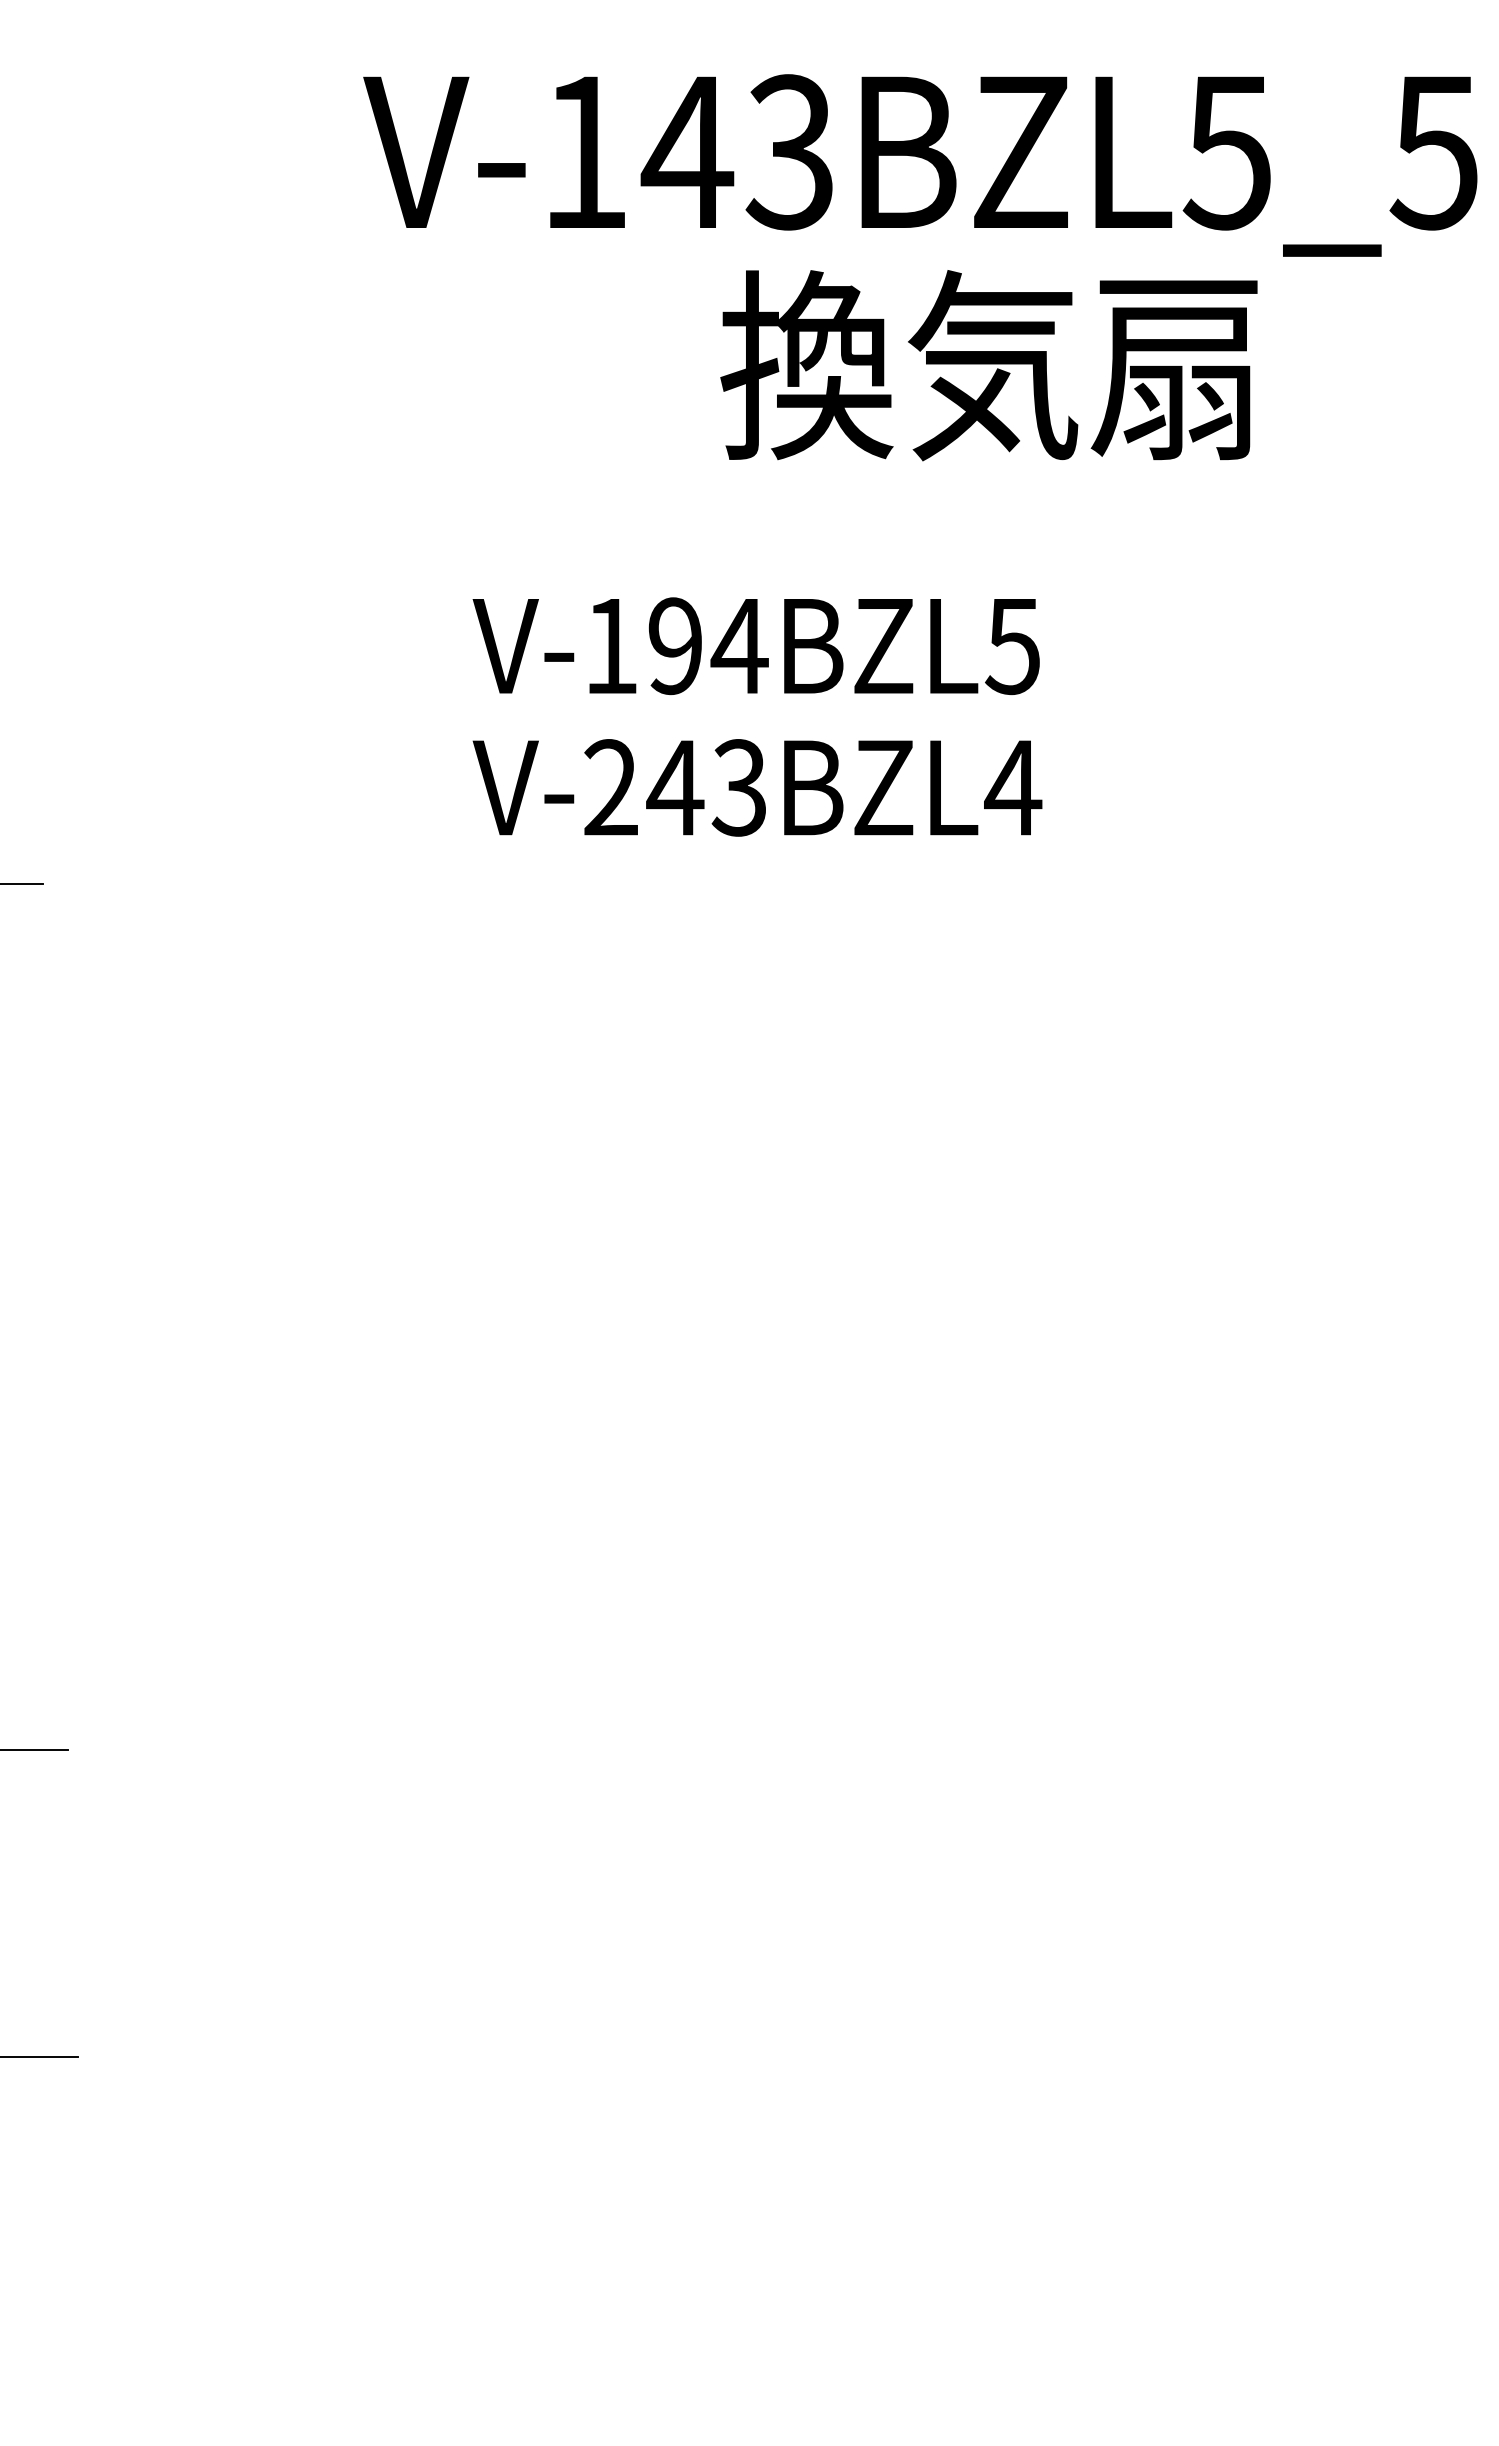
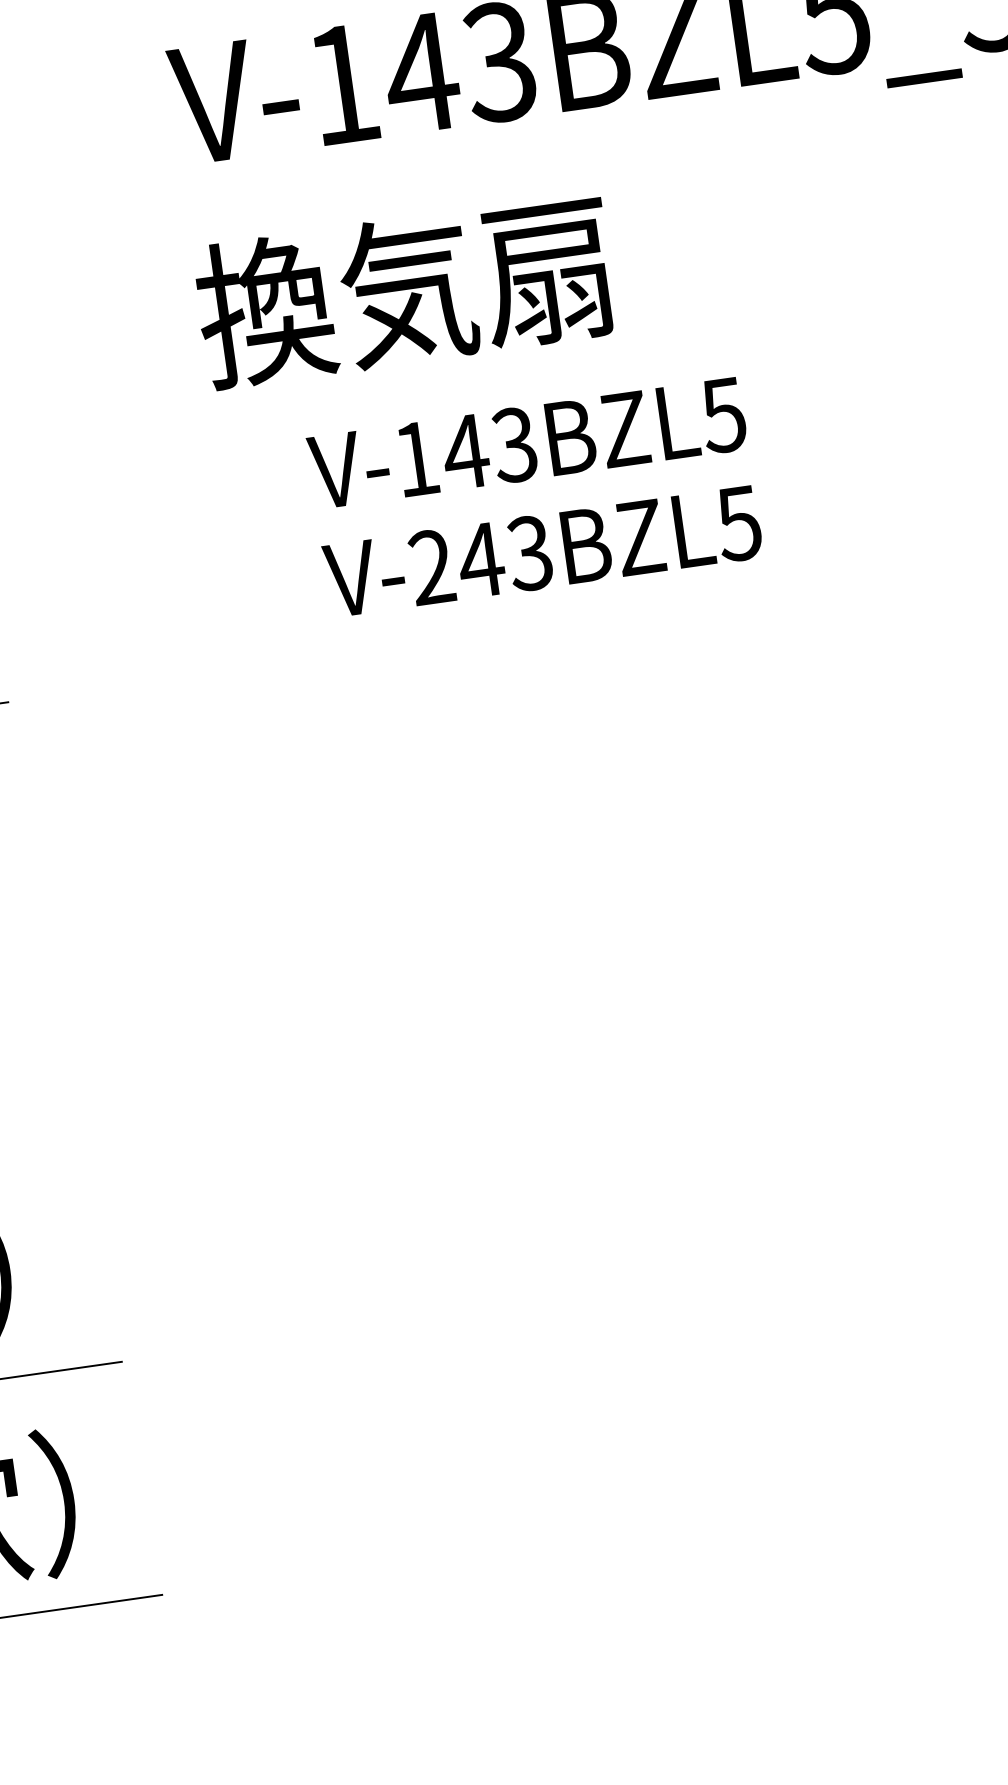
text: (988, 365) -> (404, 291), moved
text: (707, 646) -> (490, 448), V-194BZL5 -> V-143BZL5
text: (1013, 788) -> (739, 524), V-243BZL4 -> V-243BZL5

